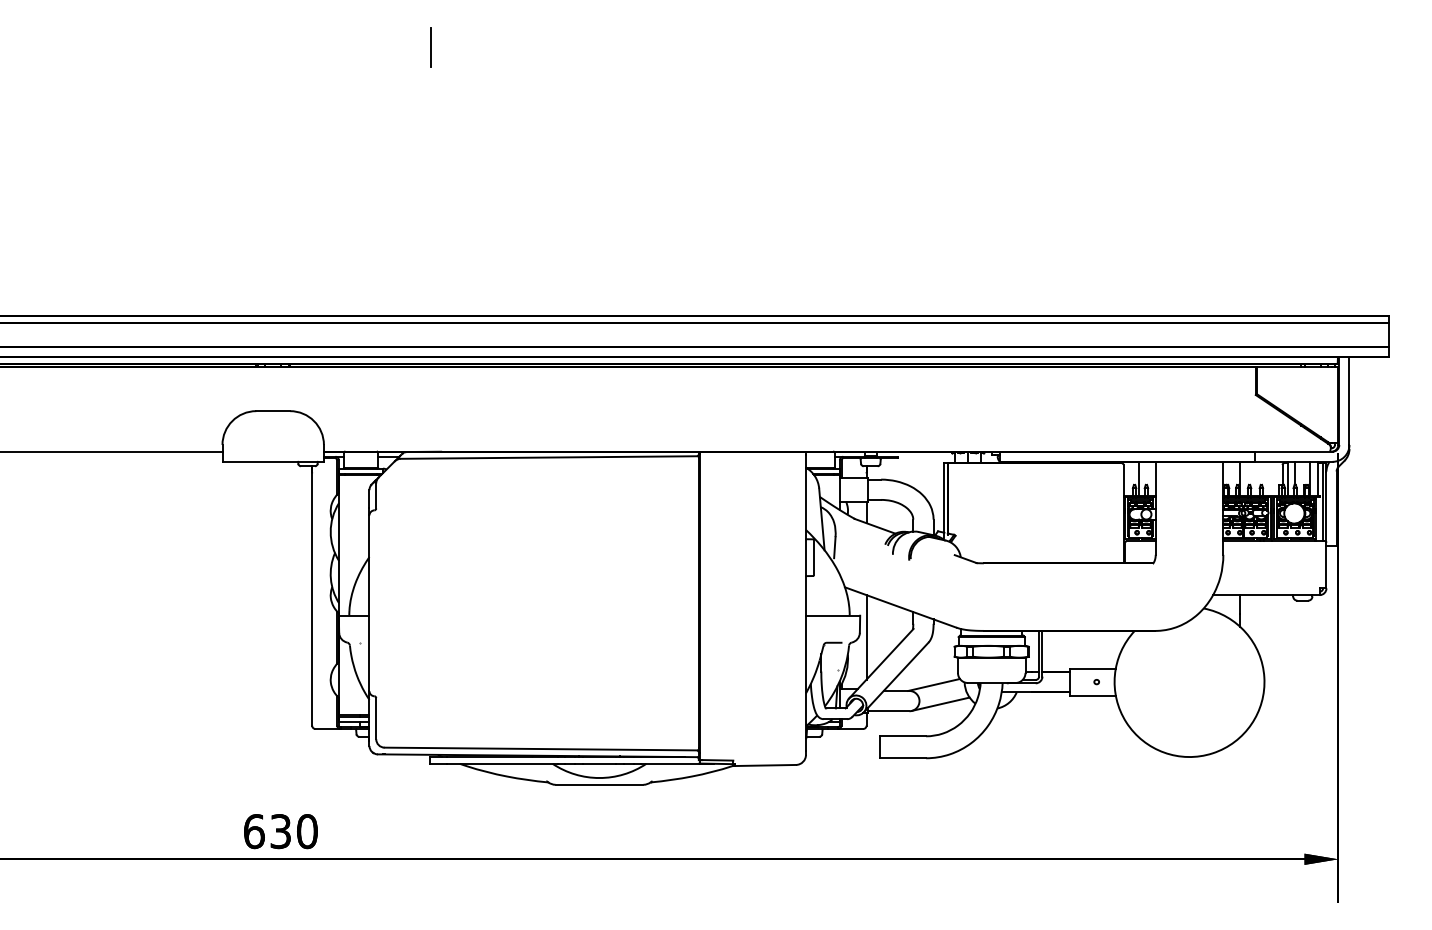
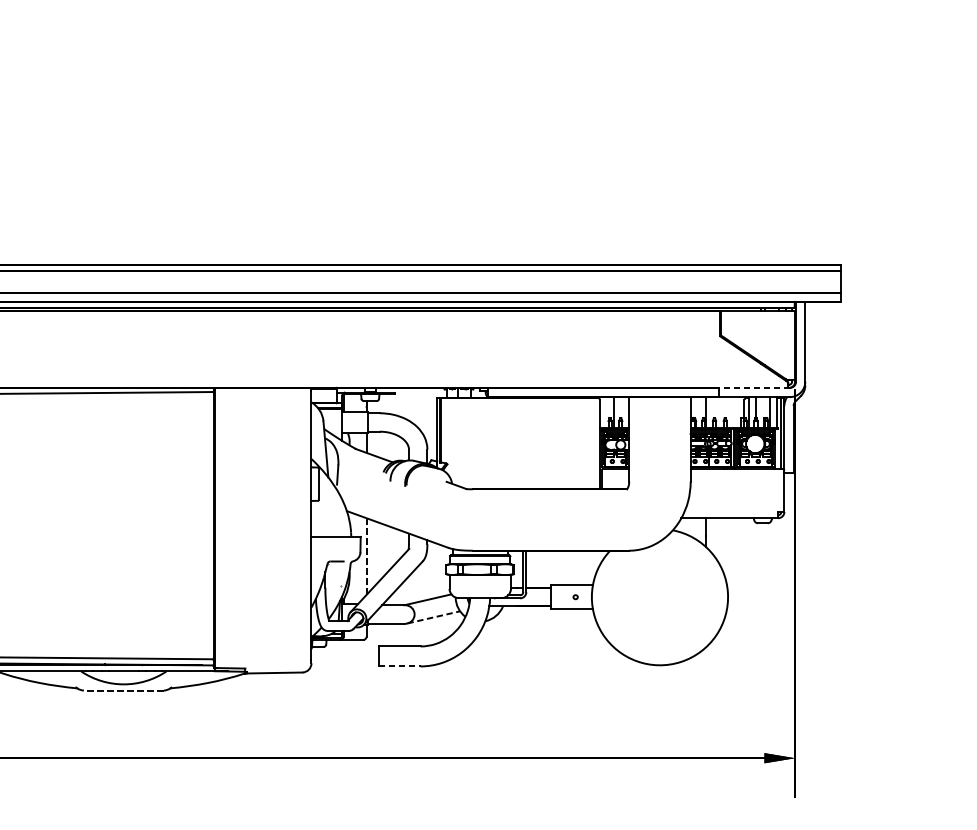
line: (1293, 451) -> (754, 387), solid -> dashed
line: (866, 637) -> (366, 556), solid -> dashed
line: (940, 704) -> (433, 617), solid -> dashed
line: (903, 758) -> (400, 666), solid -> dashed
line: (599, 784) -> (123, 690), solid -> dashed

